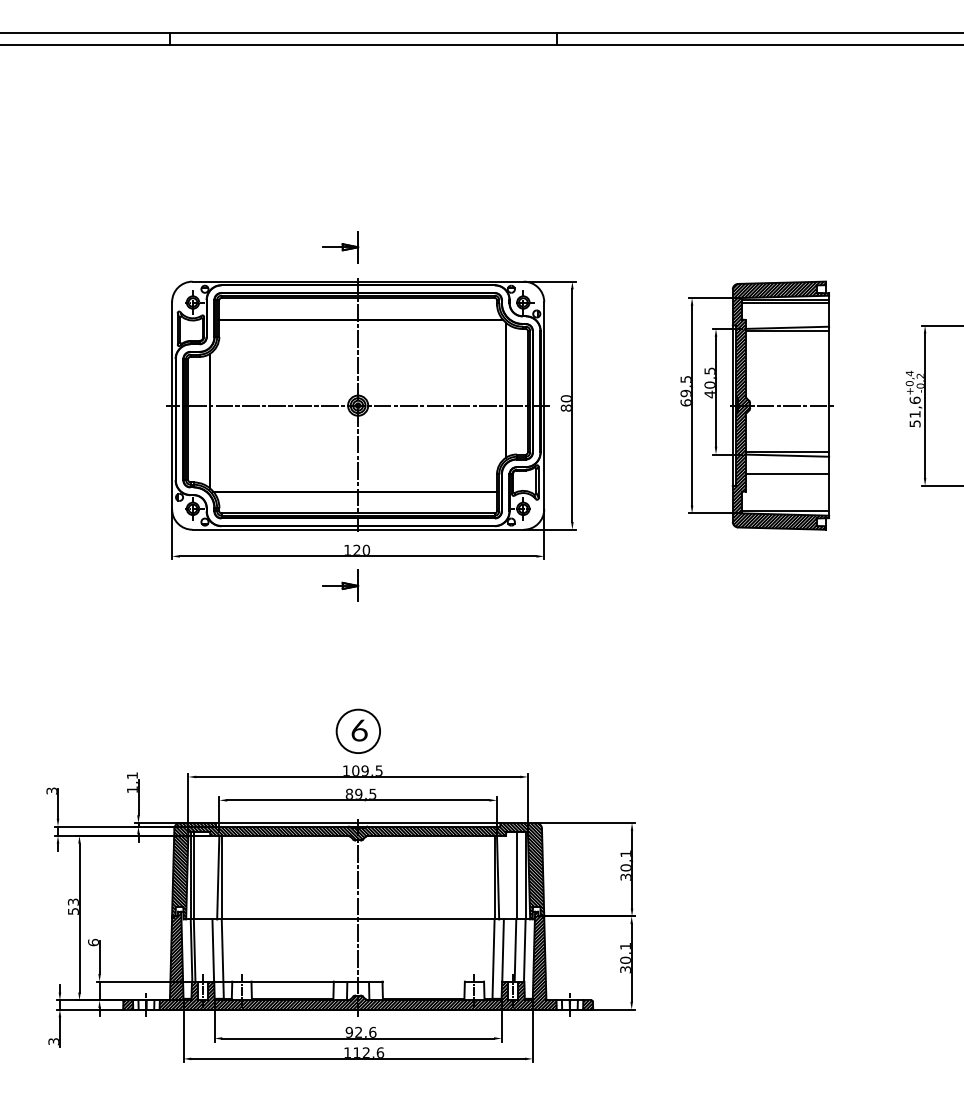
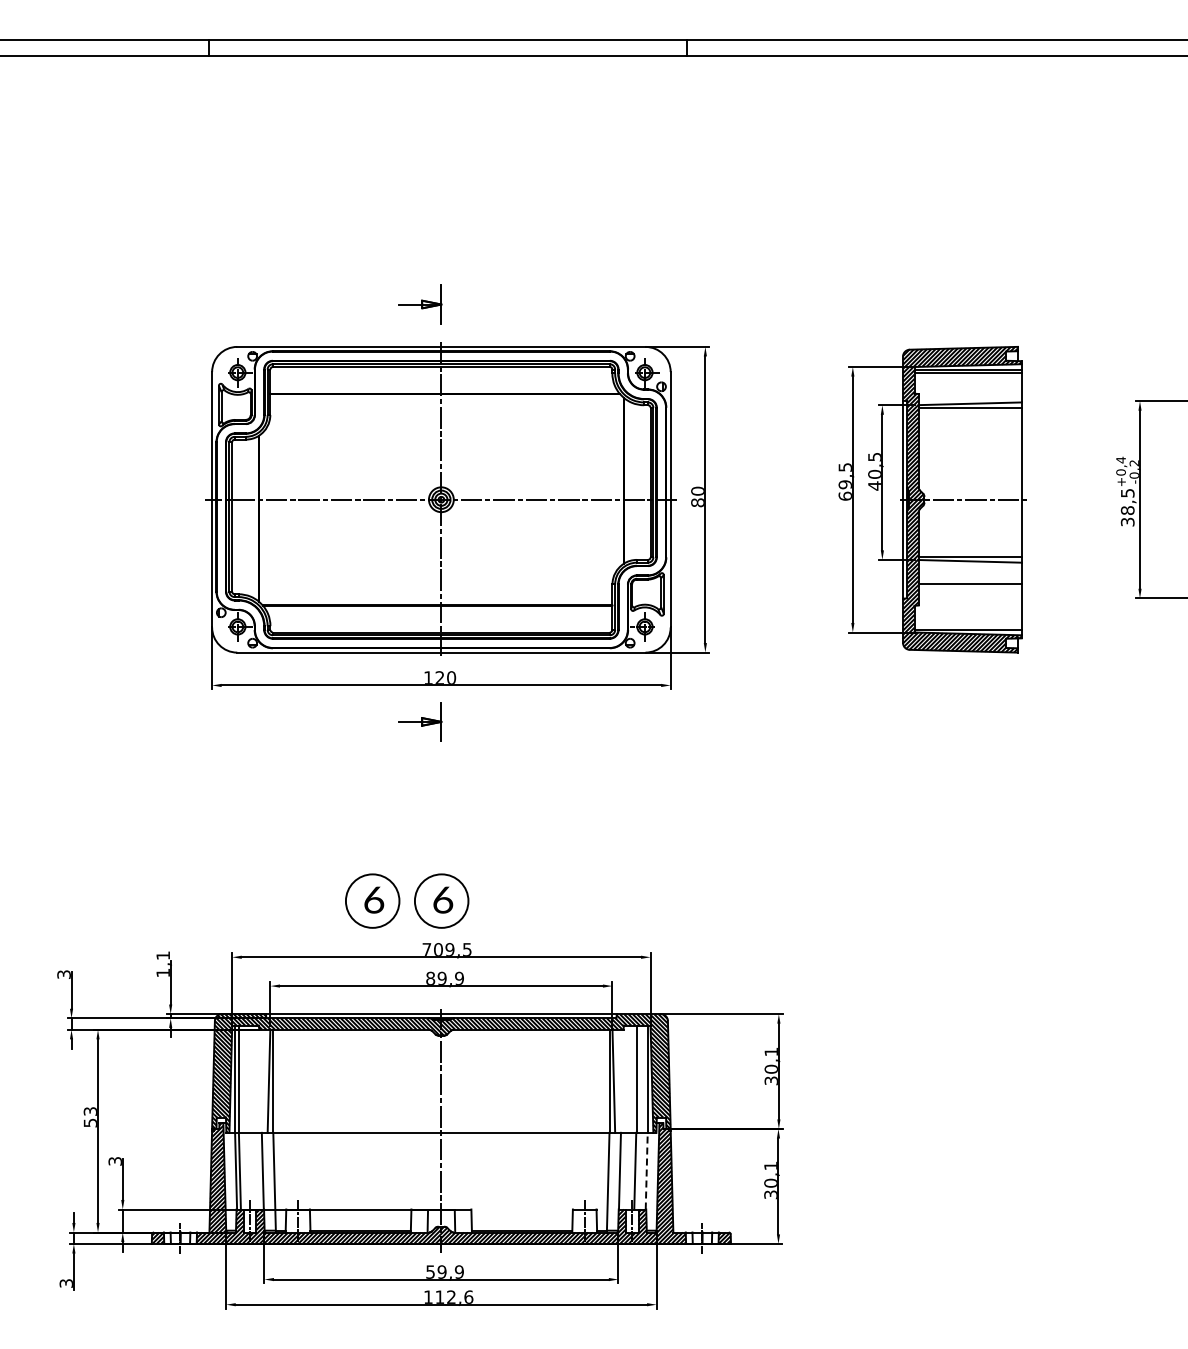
text: (914, 411) -> (1127, 507), 51,6 -> 38,5
part: (302, 730) -> (372, 900), added
text: (346, 770) -> (426, 949), 109,5 -> 709,5
text: (372, 793) -> (459, 977), 89,5 -> 89,9
text: (92, 941) -> (114, 1160), 6 -> 3
line: (524, 950) -> (646, 1170), solid -> dashed
text: (361, 1031) -> (445, 1271), 92,6 -> 59,9

